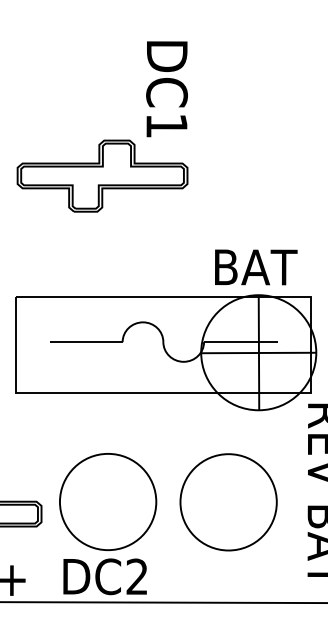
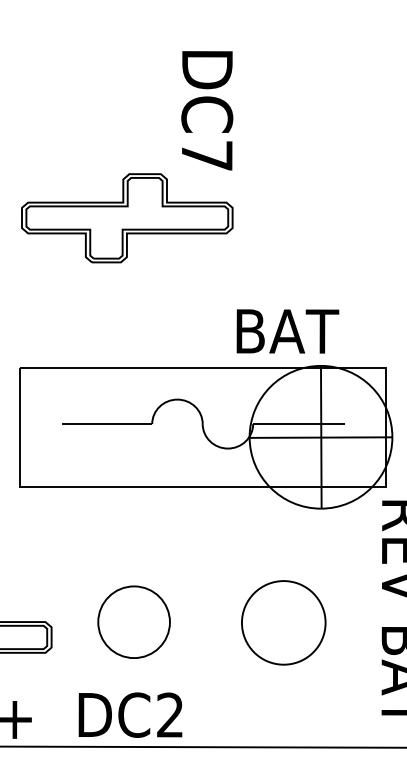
text: (167, 125) -> (207, 155), DC1 -> DC7
text: (255, 267) -> (287, 331), moved
part: (107, 501) -> (133, 621), size x0.6
part: (228, 502) -> (283, 622), size x0.7

